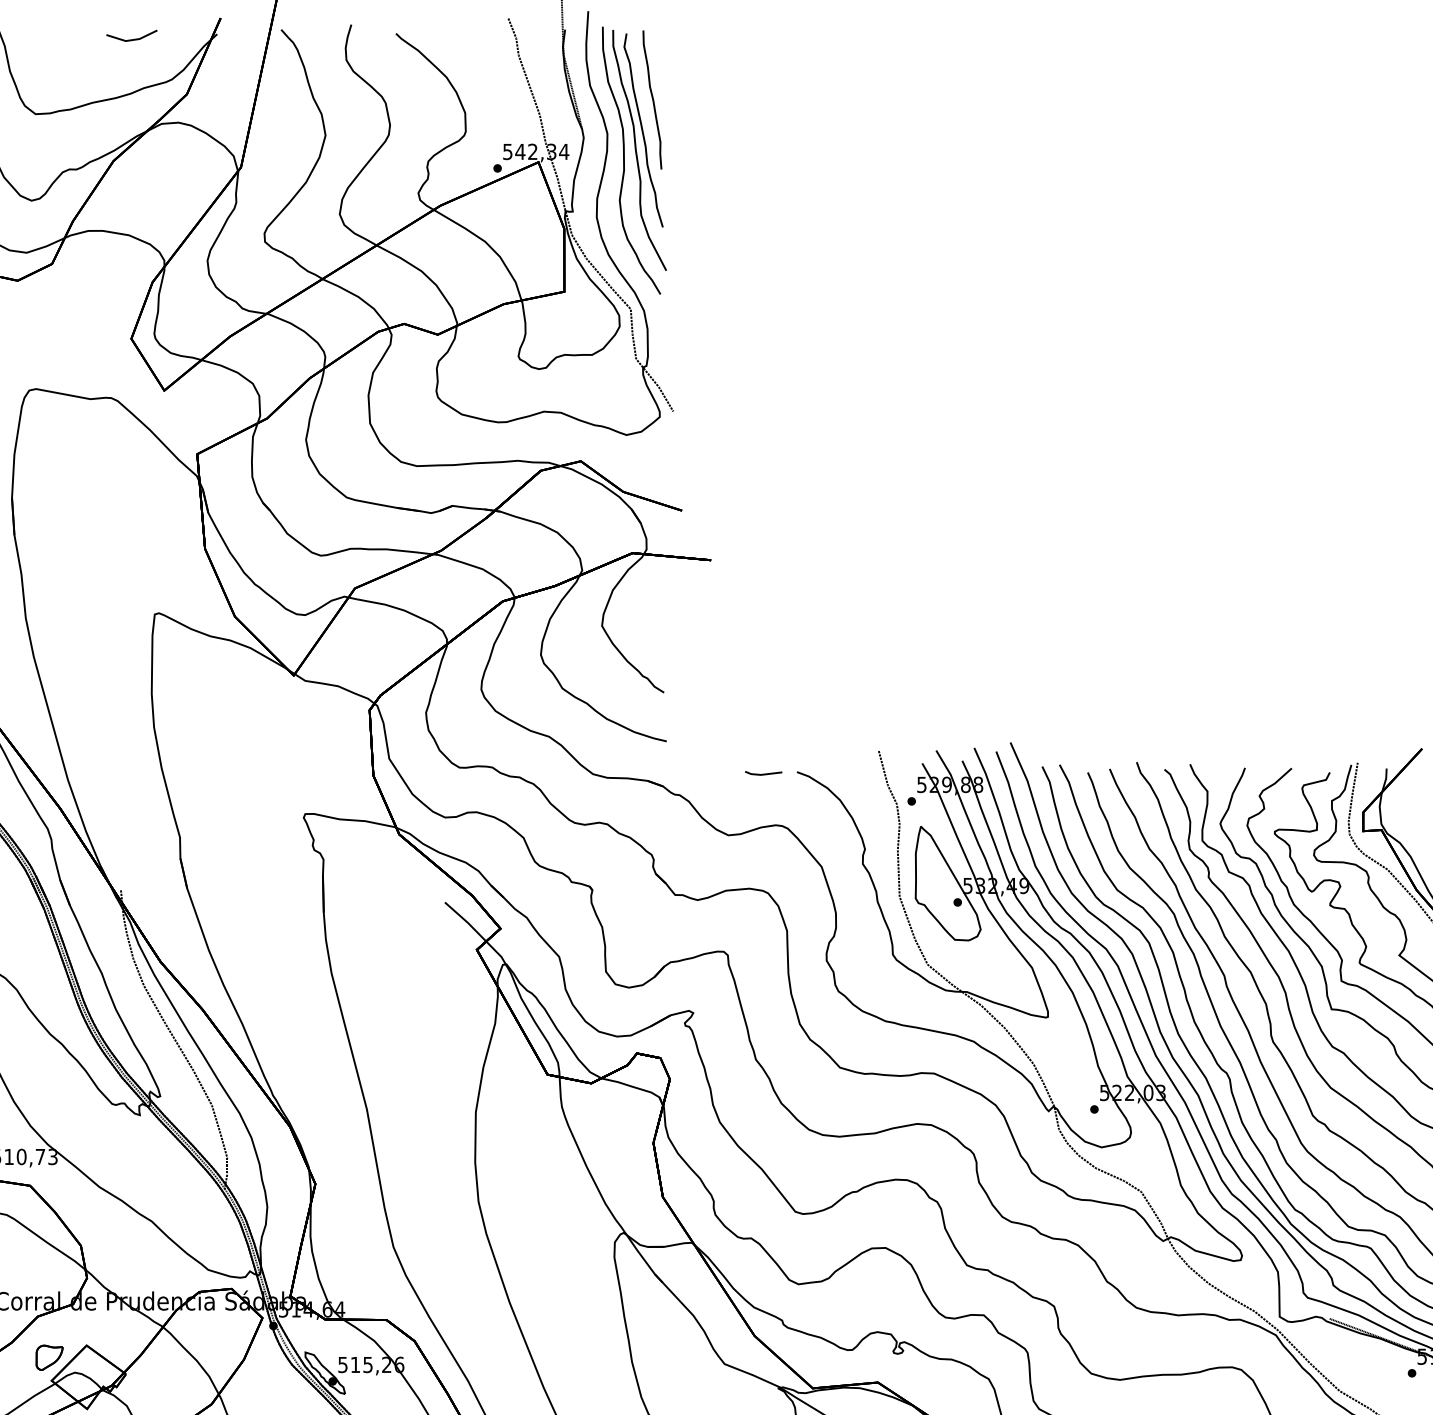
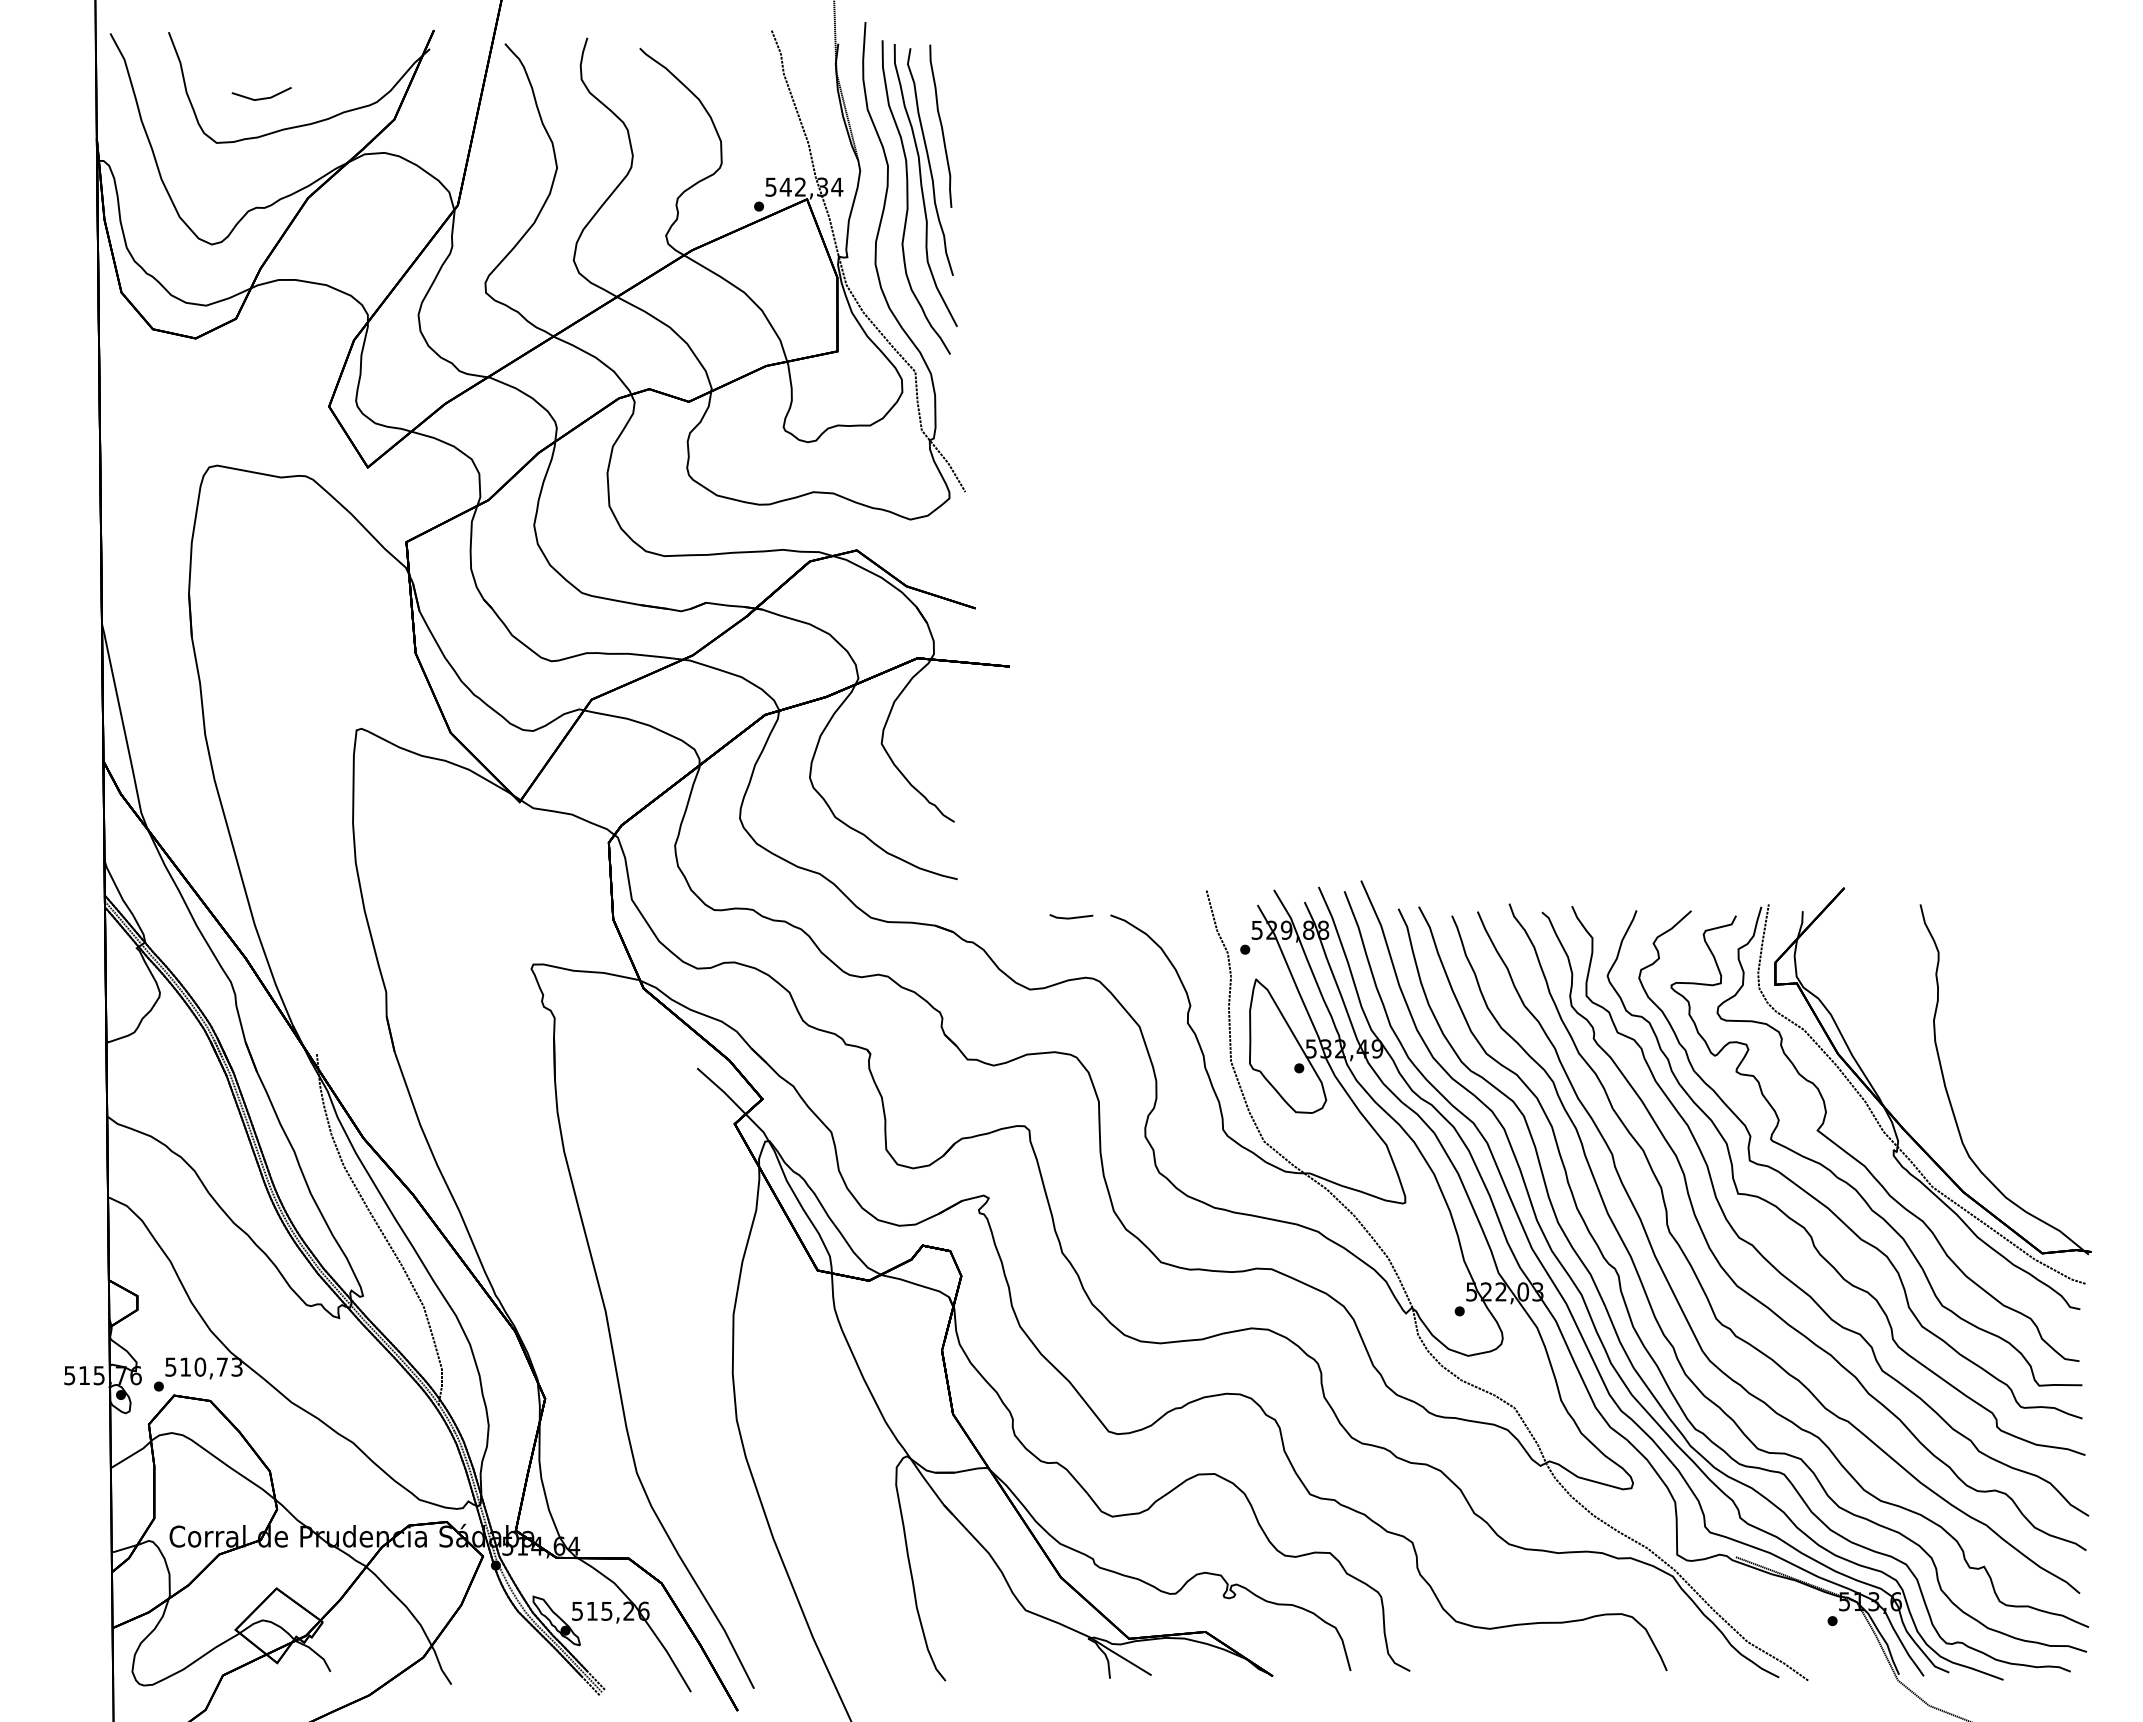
line: (133, 38) -> (263, 97), moved
part: (49, 1357) -> (232, 1602), removed

